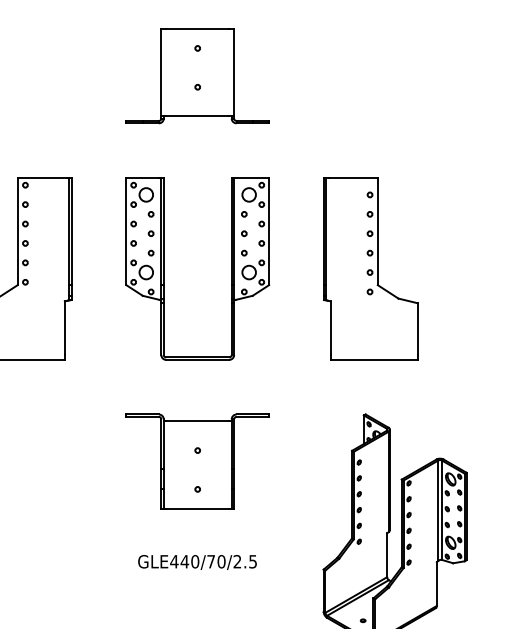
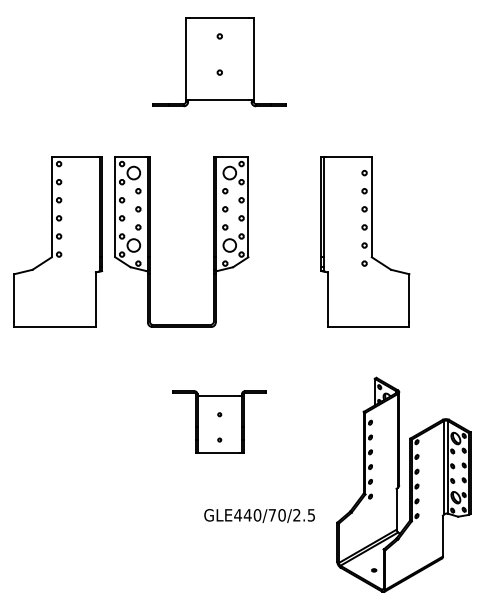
part: (164, 268) -> (150, 241), moved
part: (371, 268) -> (365, 241), moved
part: (197, 461) -> (219, 421), size x0.7
text: (197, 561) -> (259, 515), moved

